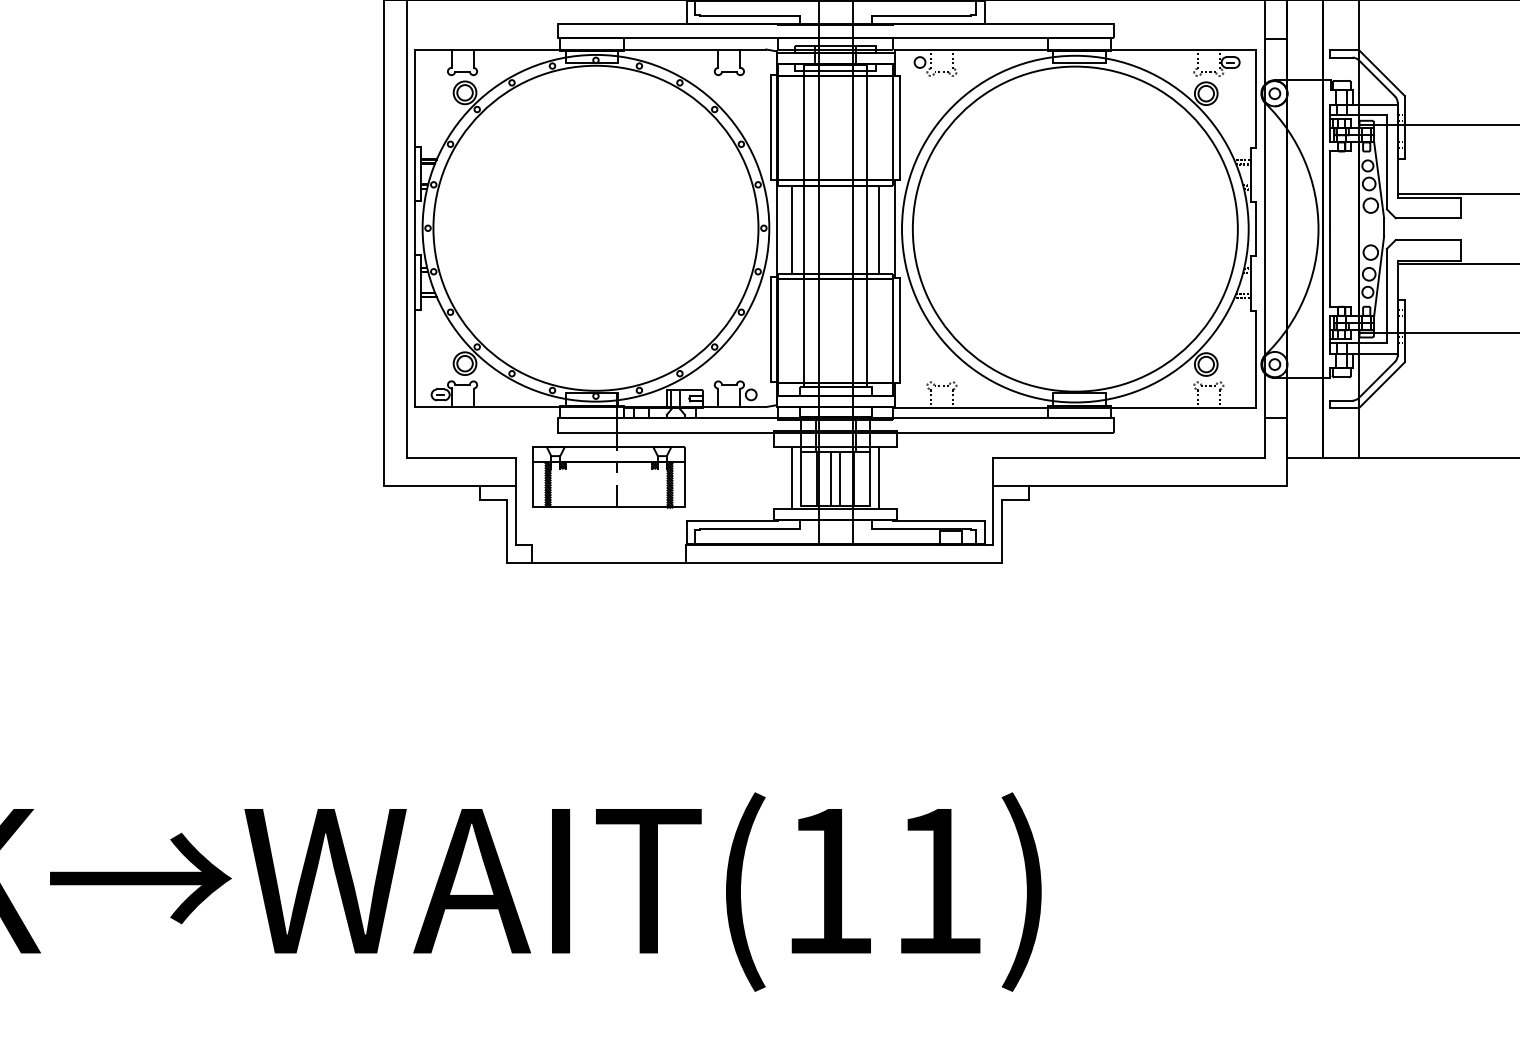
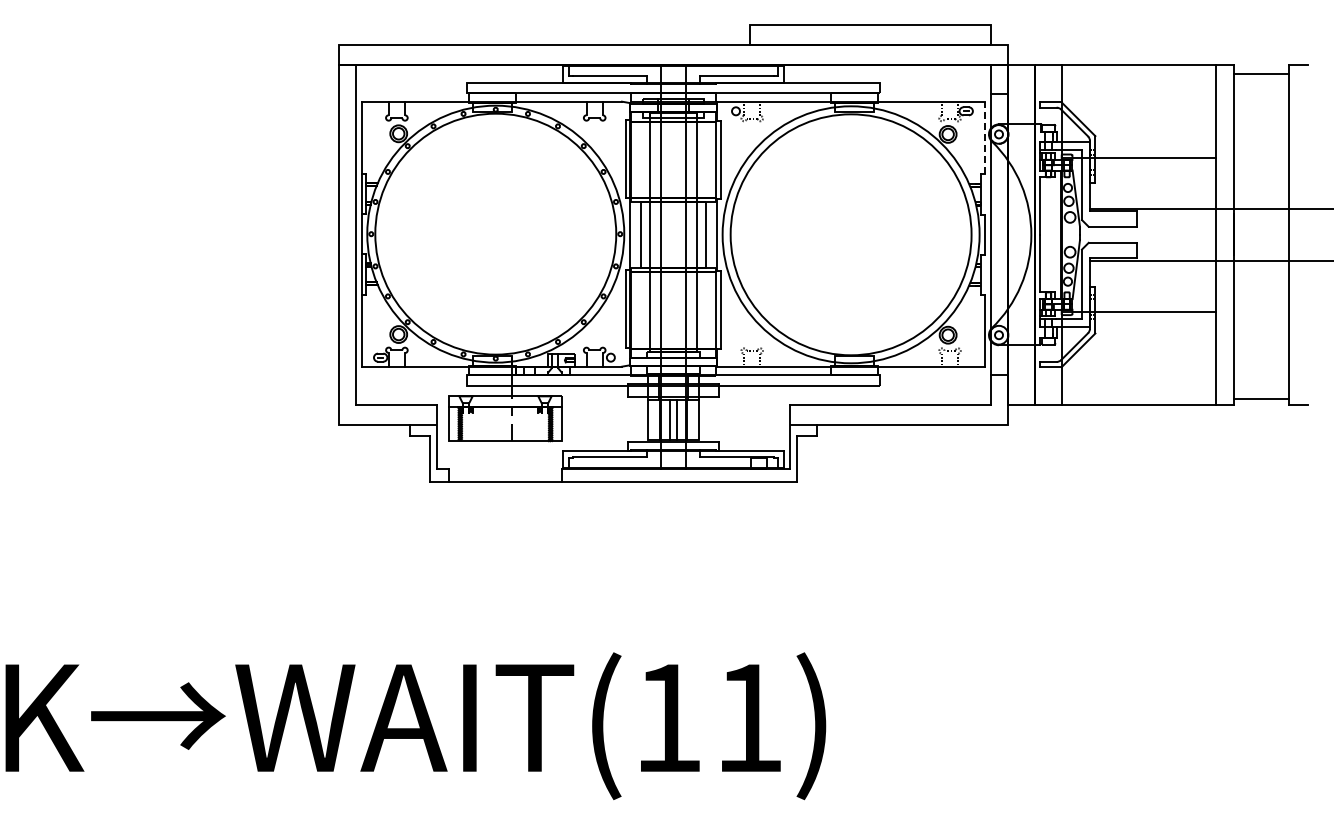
line: (1255, 97) -> (984, 137), solid -> dashed
line: (792, 478) -> (641, 419), removed
line: (878, 478) -> (705, 419), removed

